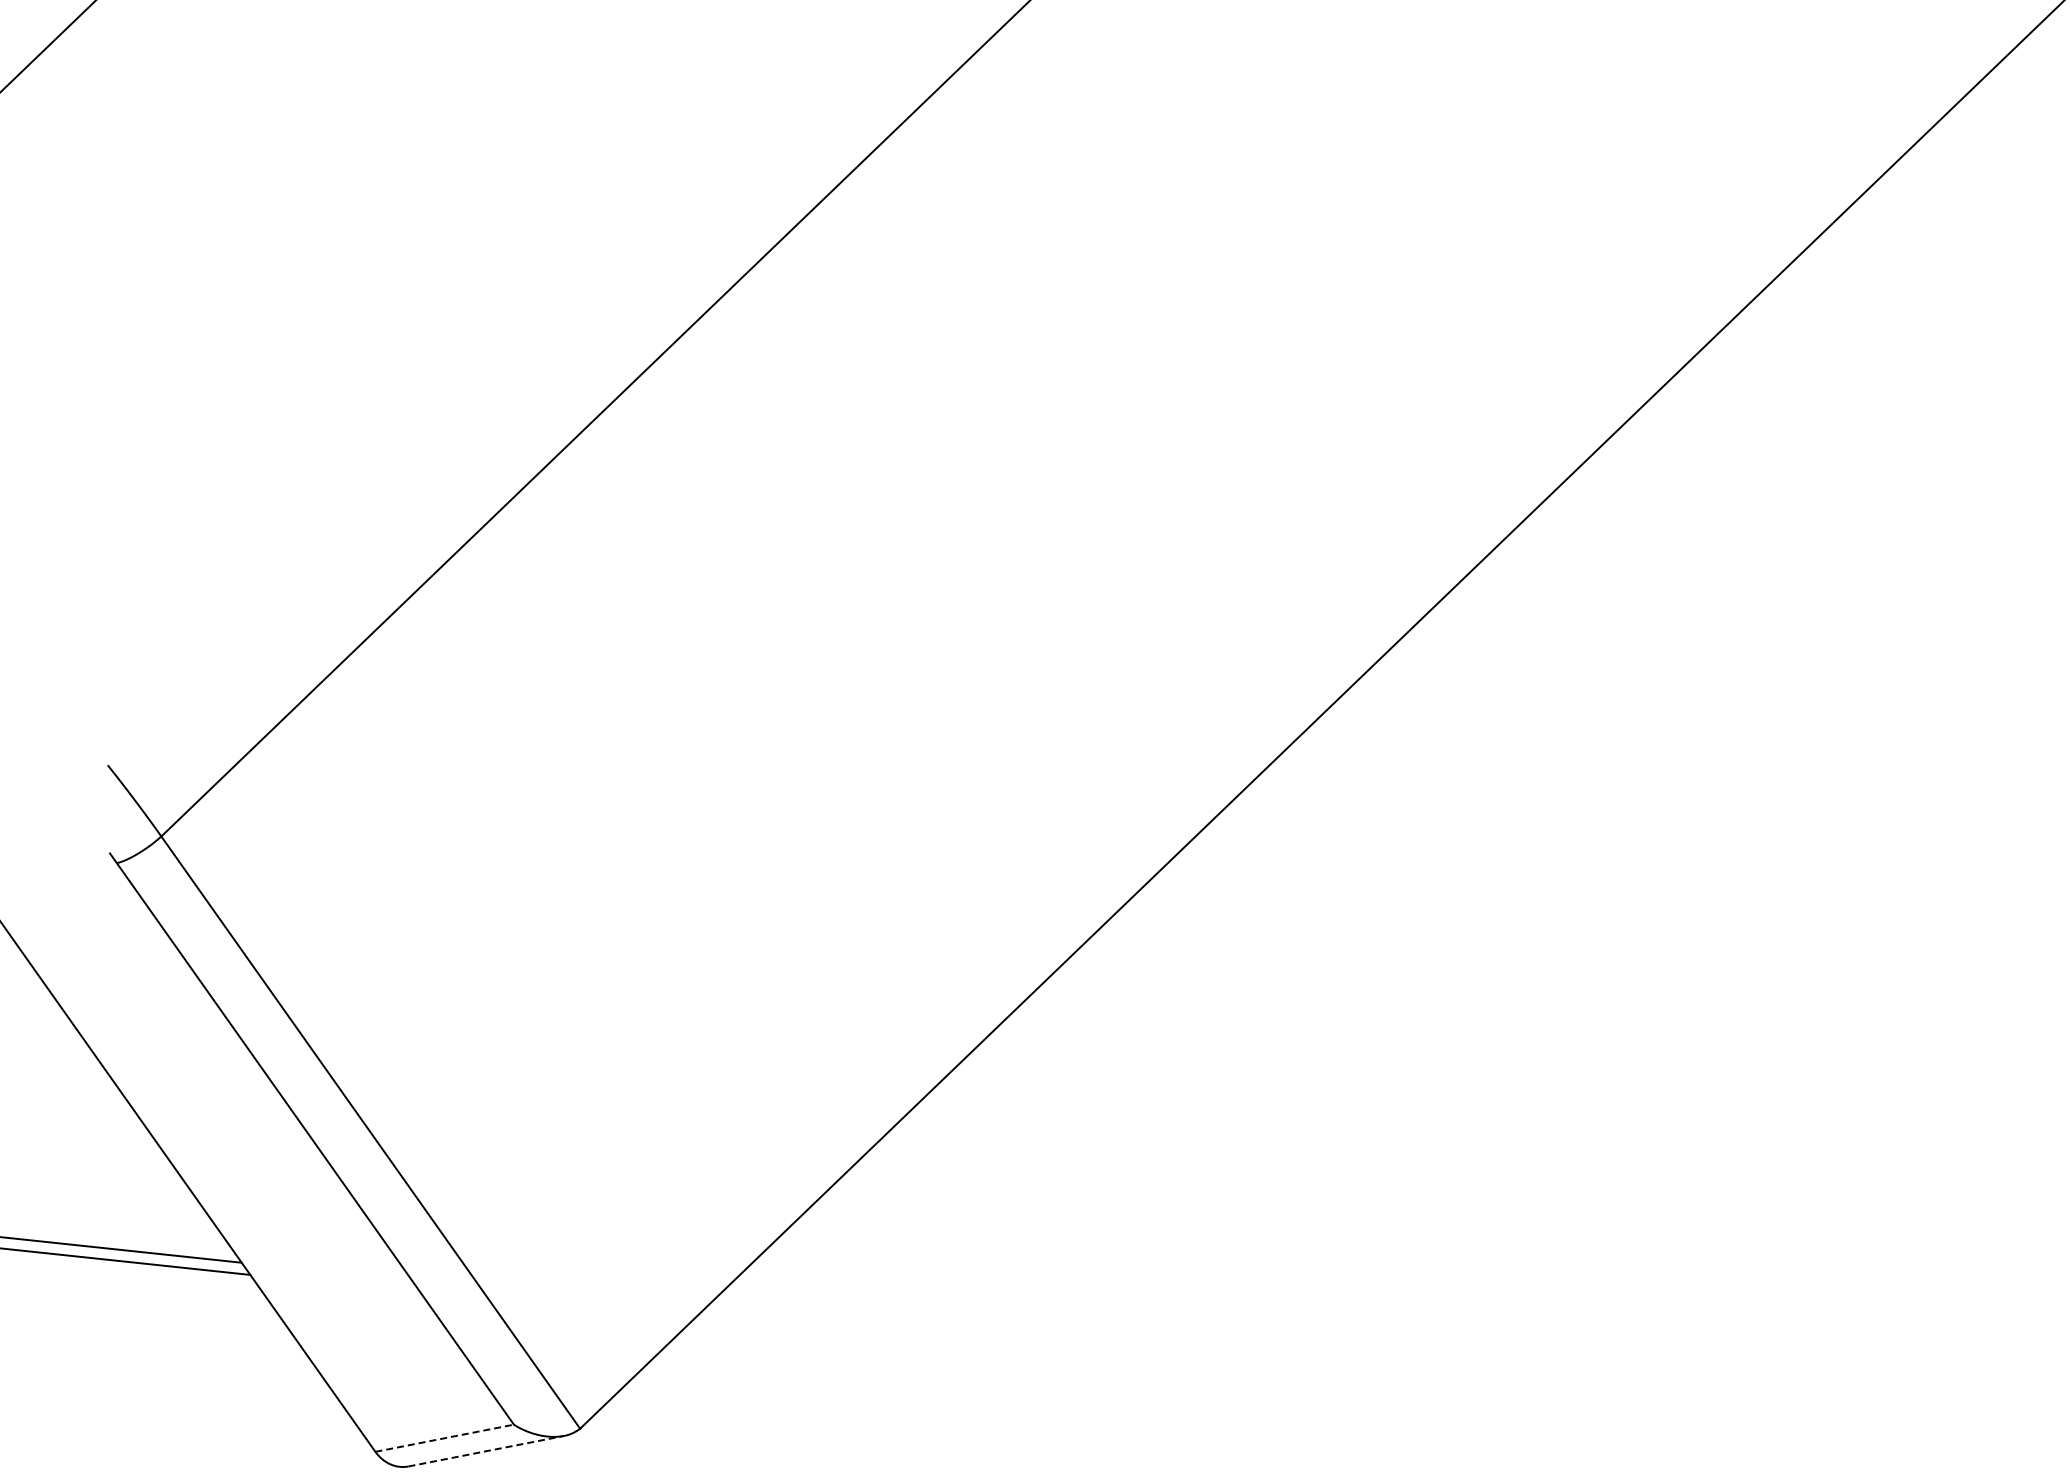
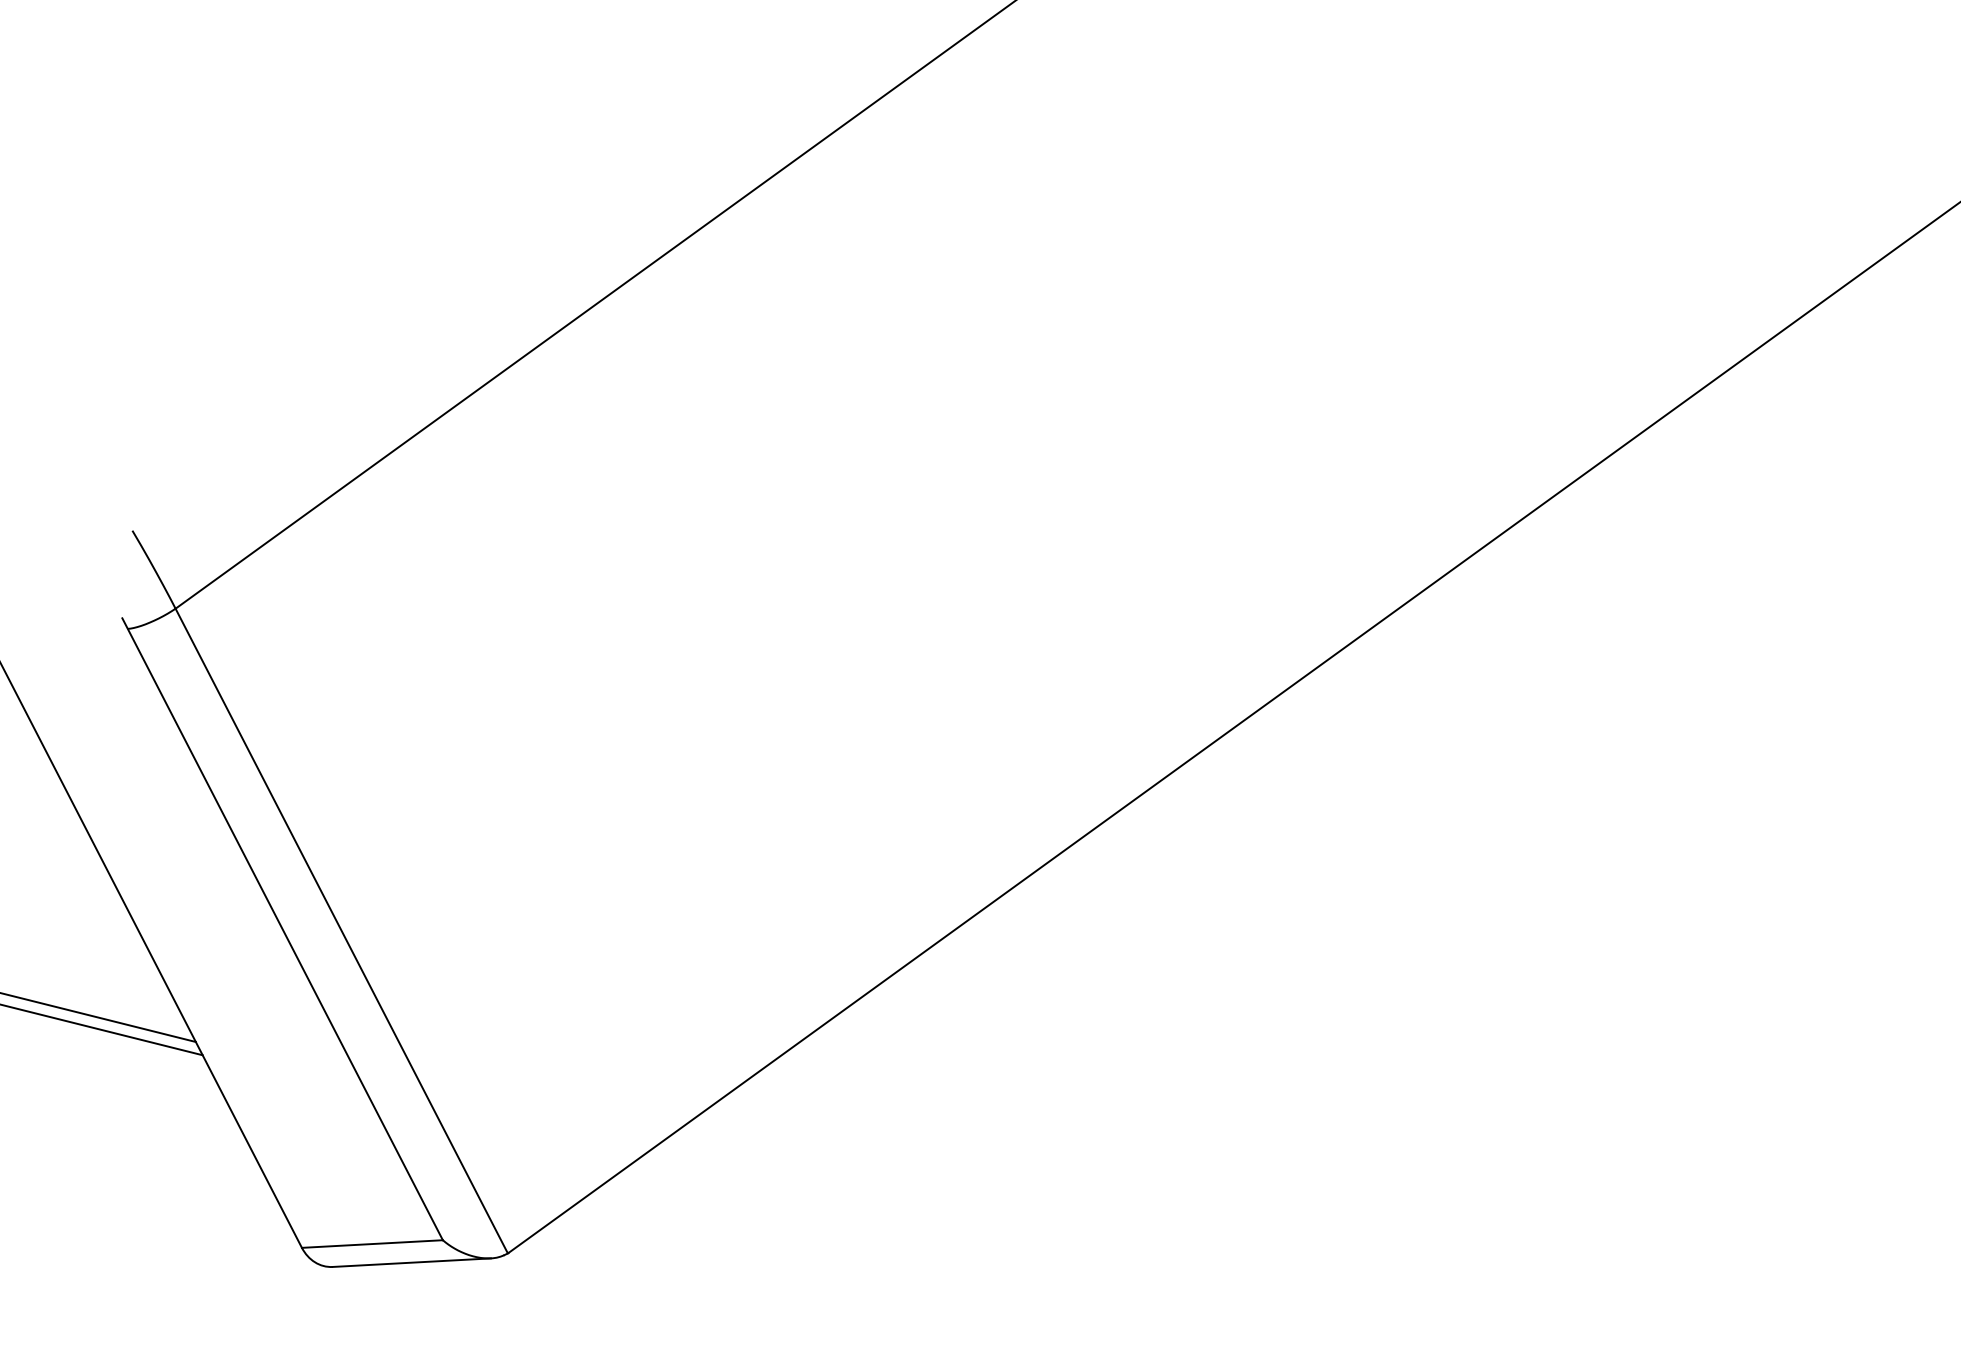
line: (444, 1438) -> (372, 1244), dashed -> solid
line: (486, 1451) -> (411, 1262), dashed -> solid

